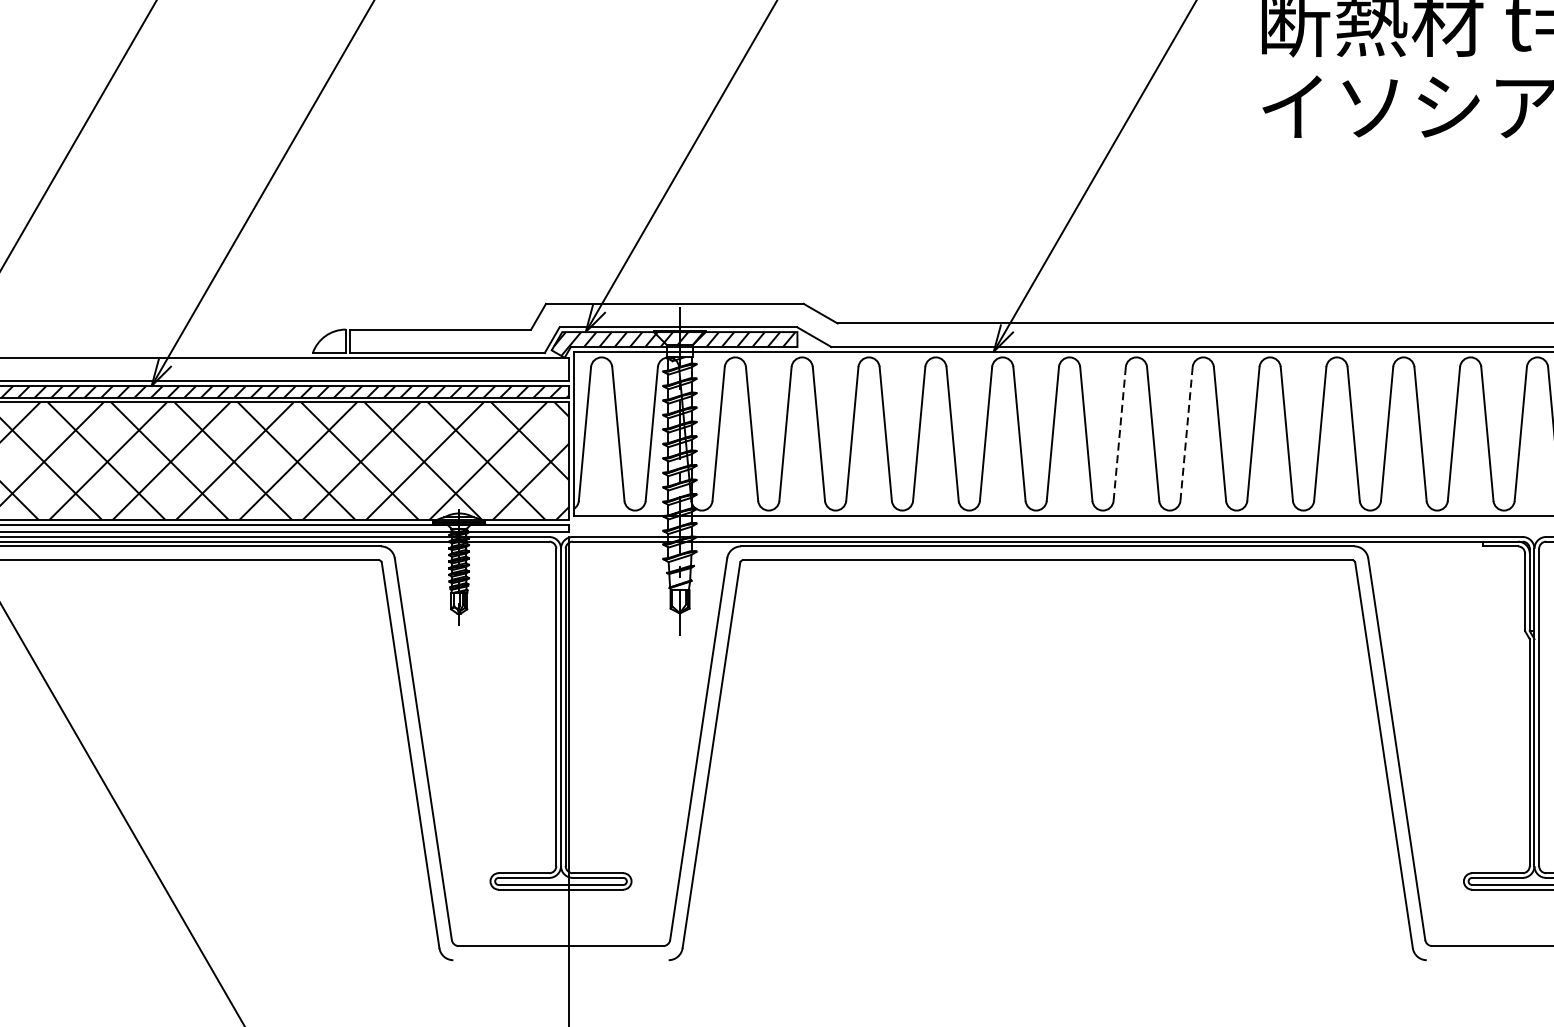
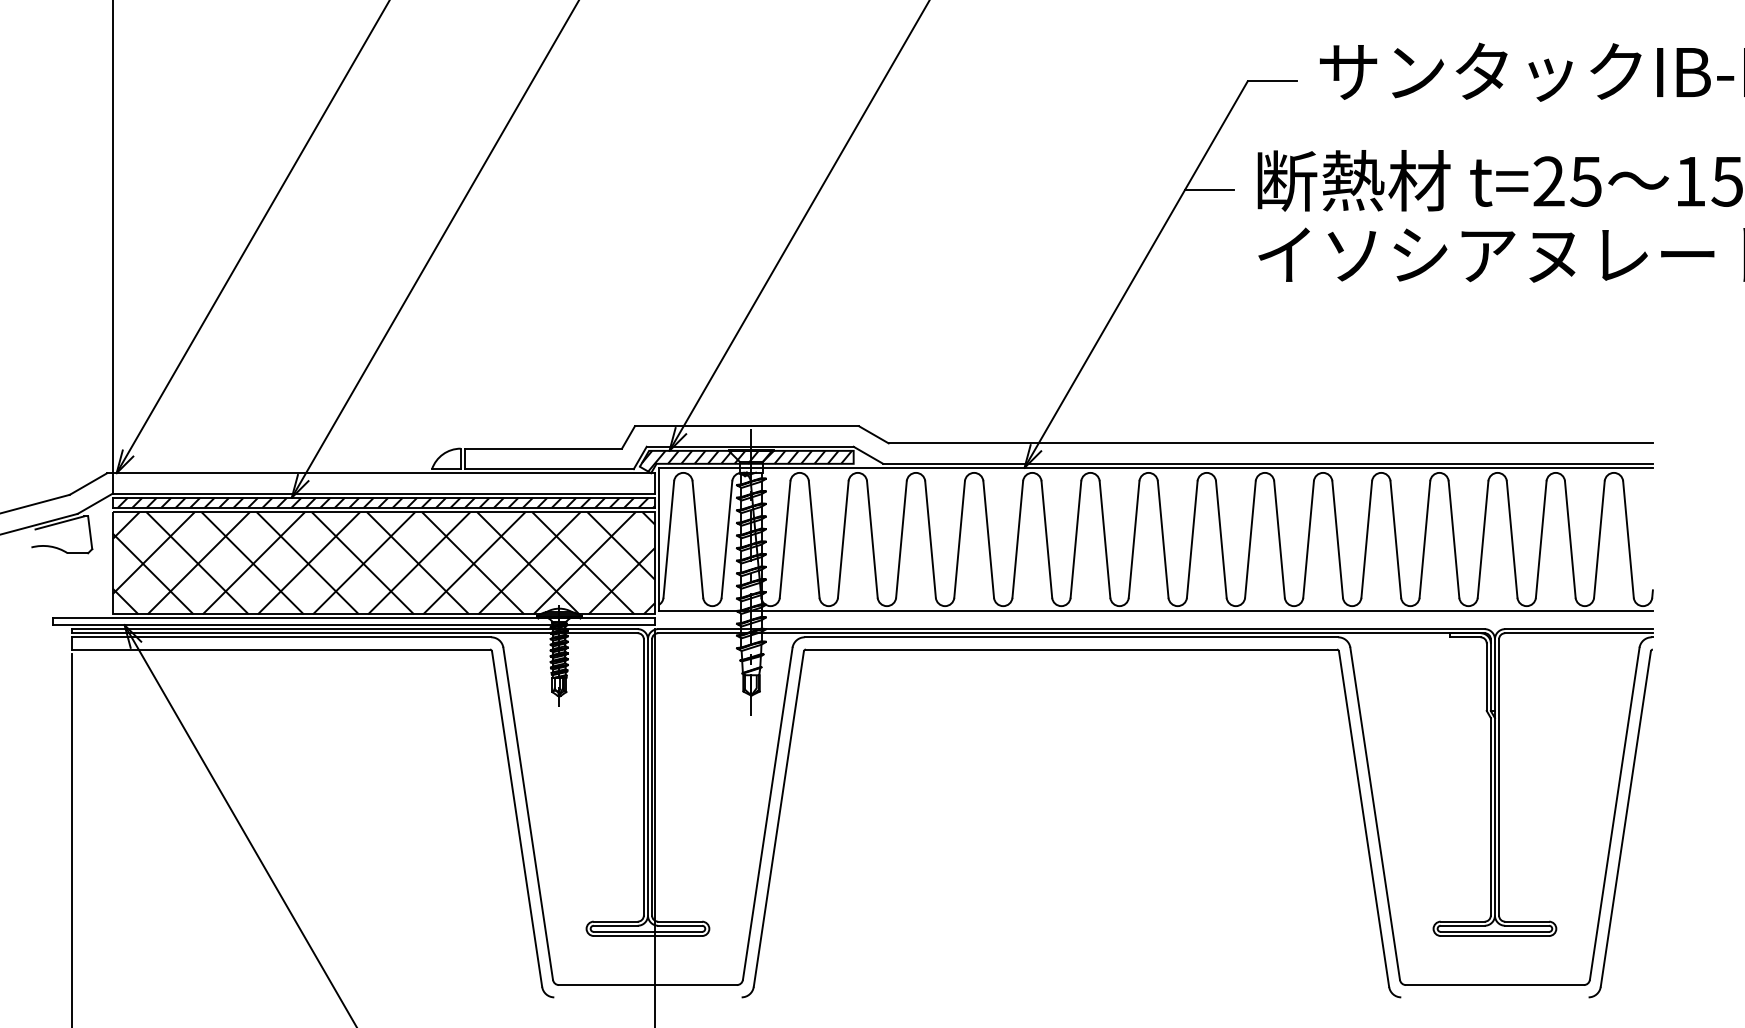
line: (1205, 32) -> (1208, 190), added
line: (1120, 435) -> (1134, 540), dashed -> solid
line: (1186, 435) -> (1192, 540), dashed -> solid

